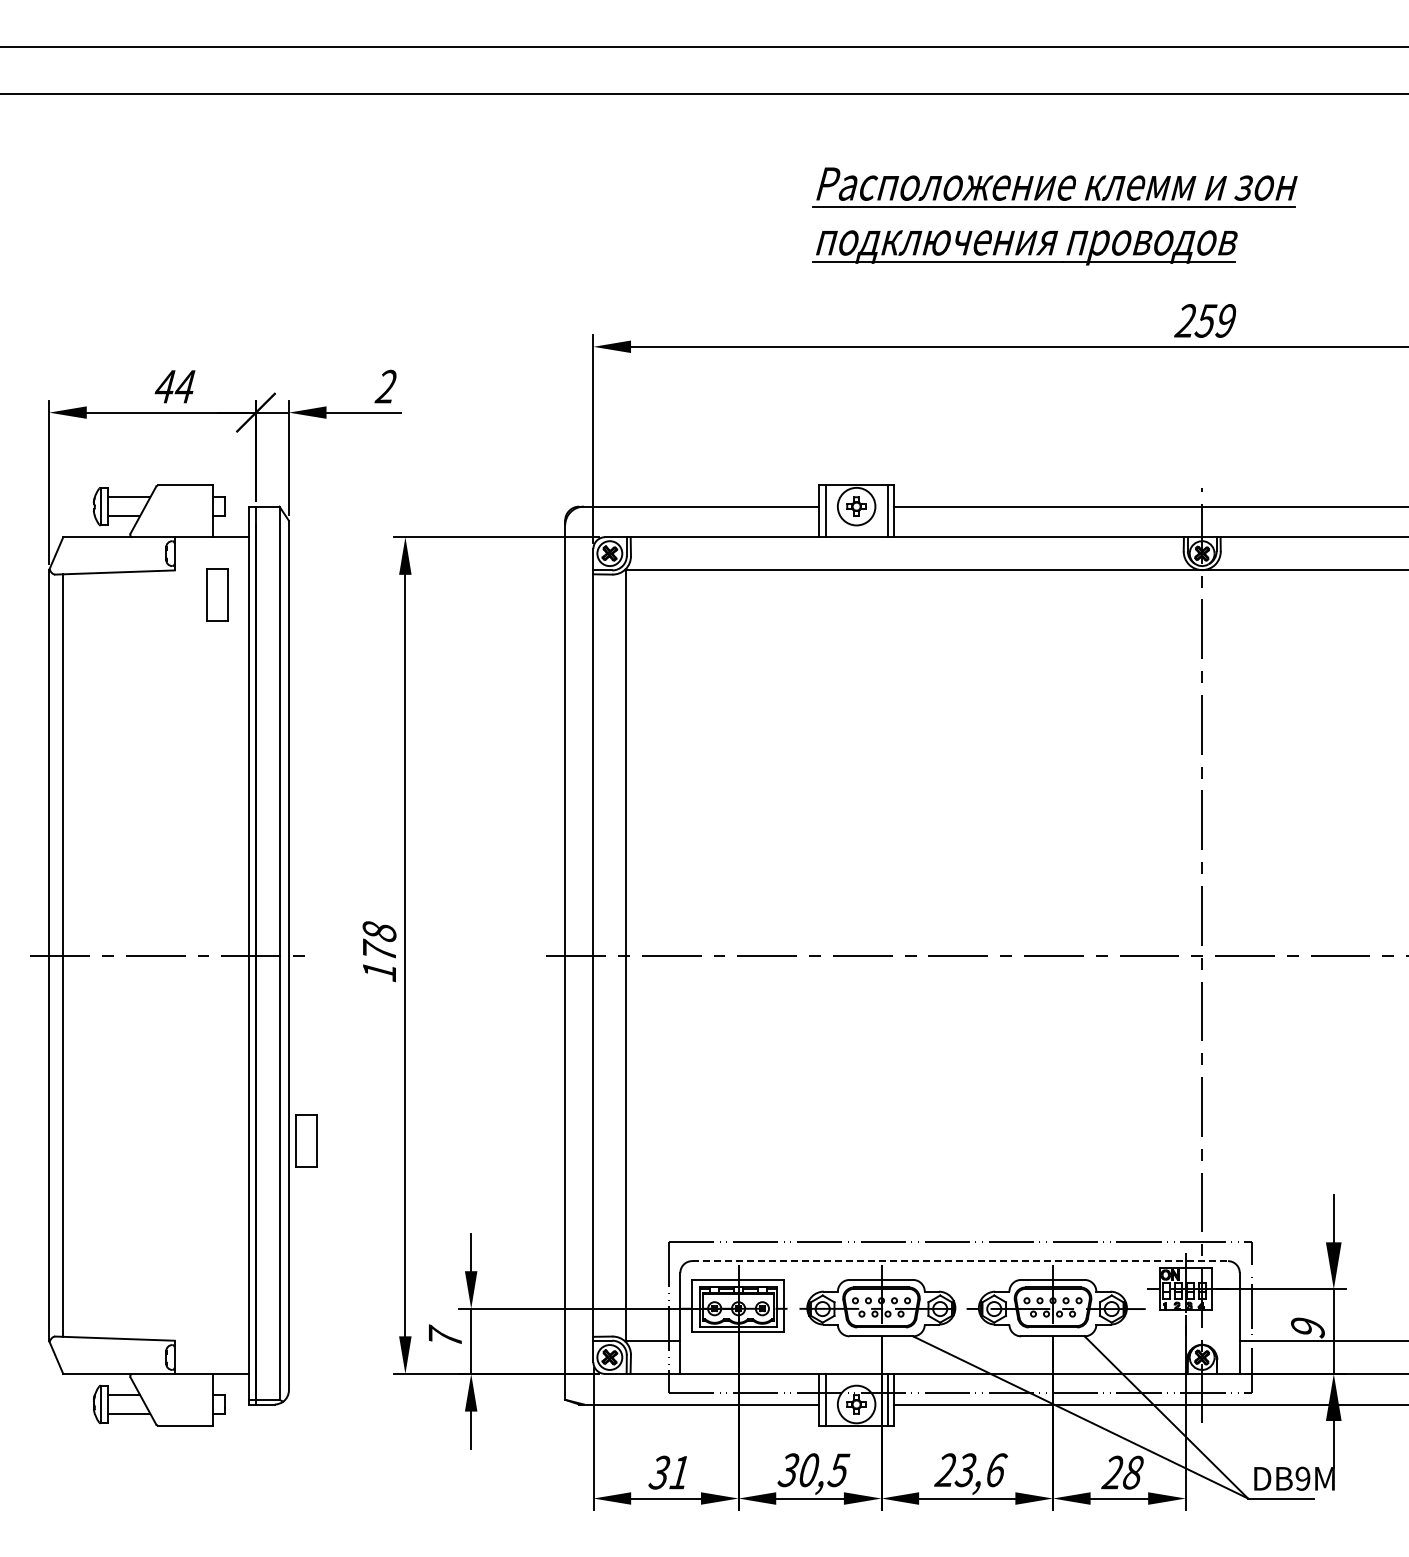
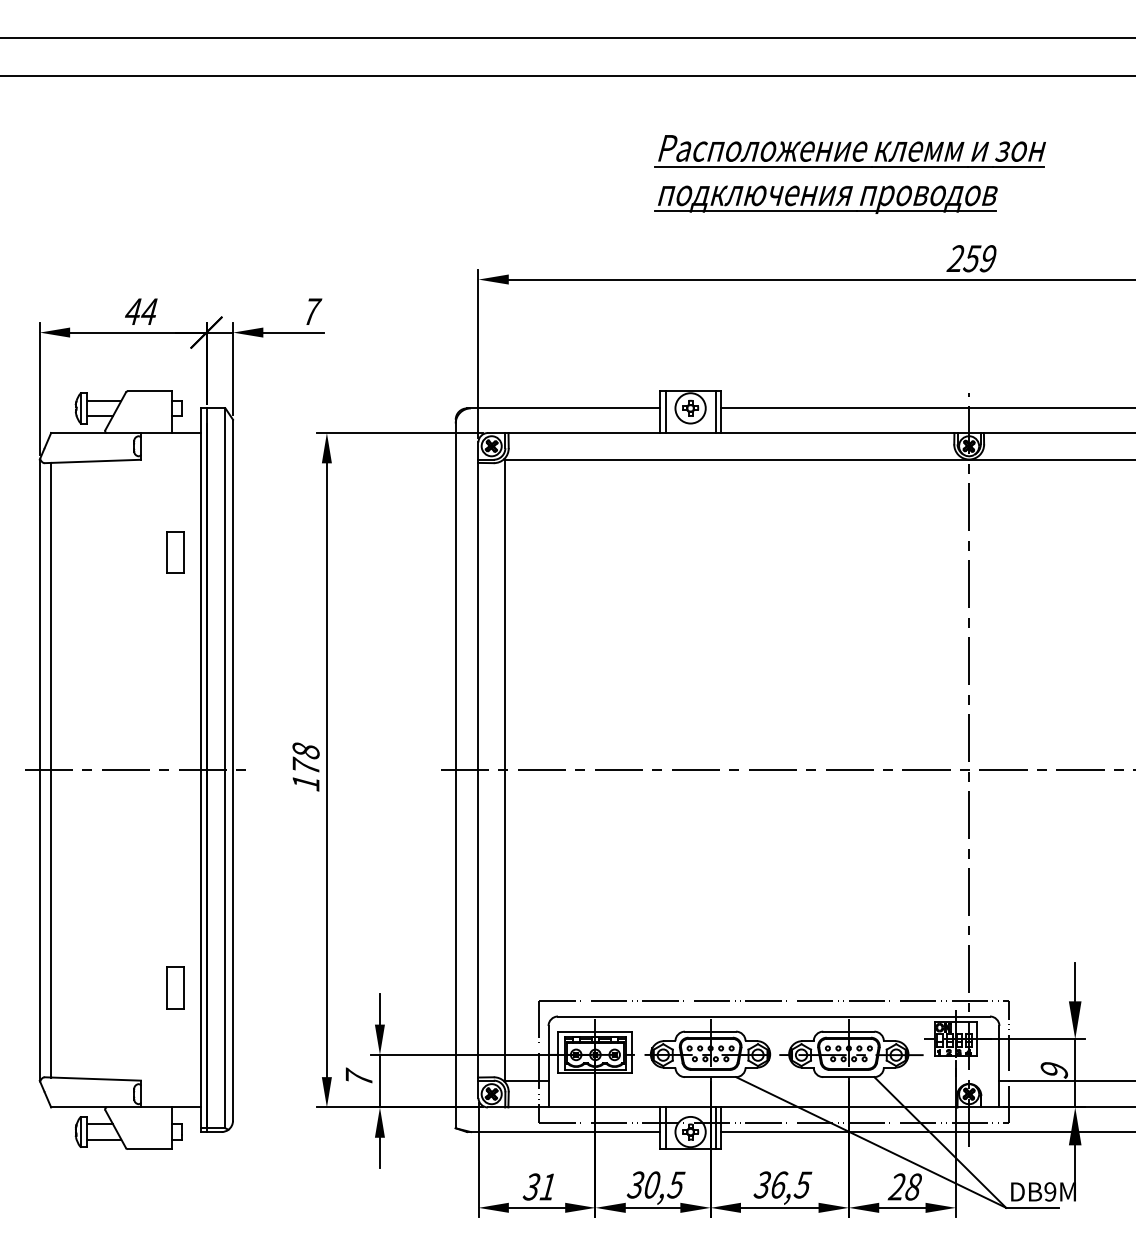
text: (386, 386) -> (311, 311), 2 -> 7
part: (217, 594) -> (175, 551), moved
part: (306, 1140) -> (175, 987), moved
line: (960, 1261) -> (774, 1016), dashed -> solid
text: (970, 1470) -> (782, 1185), 23,6 -> 36,5

